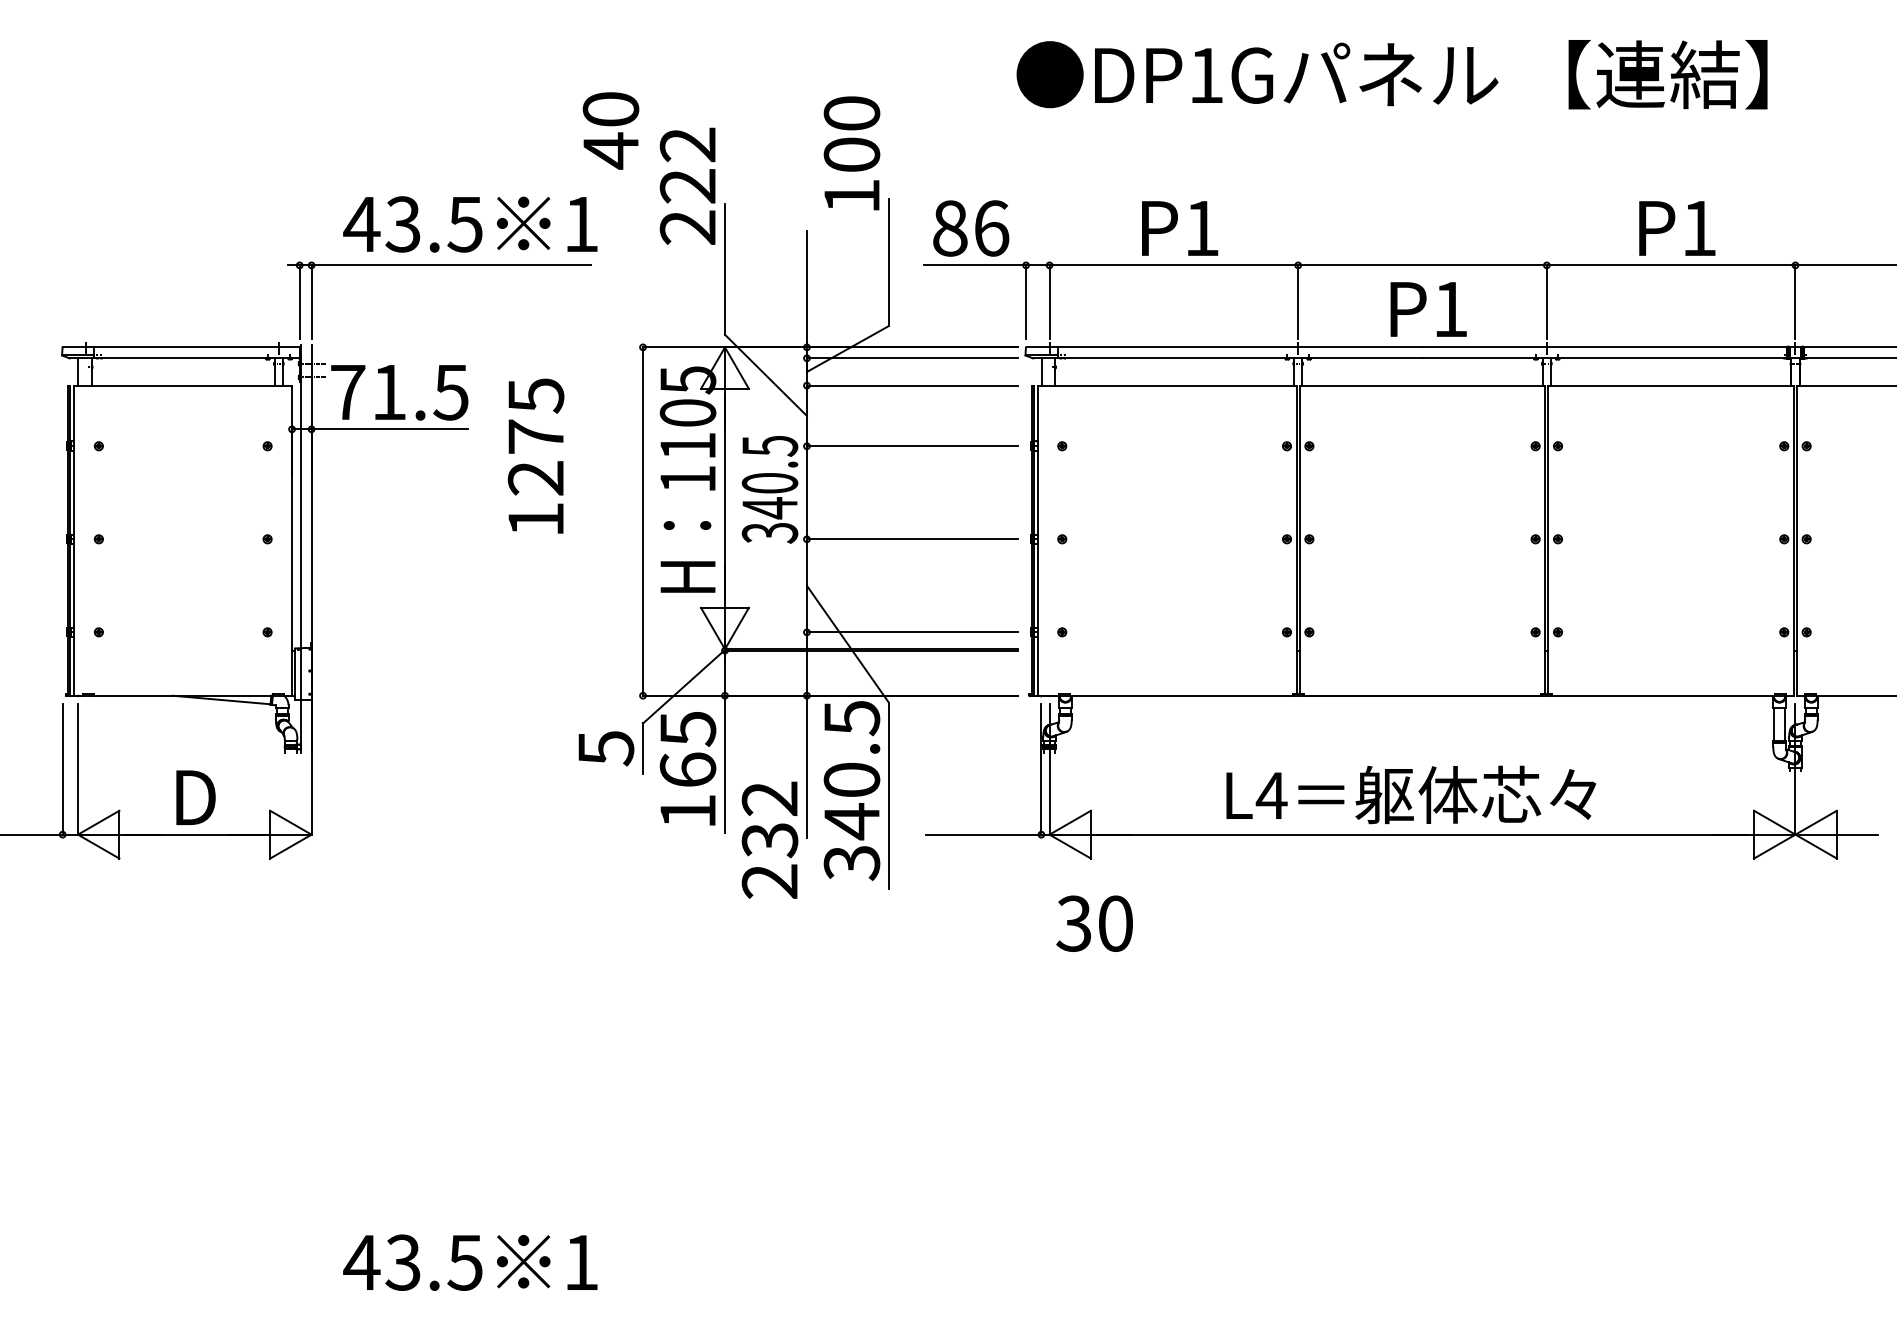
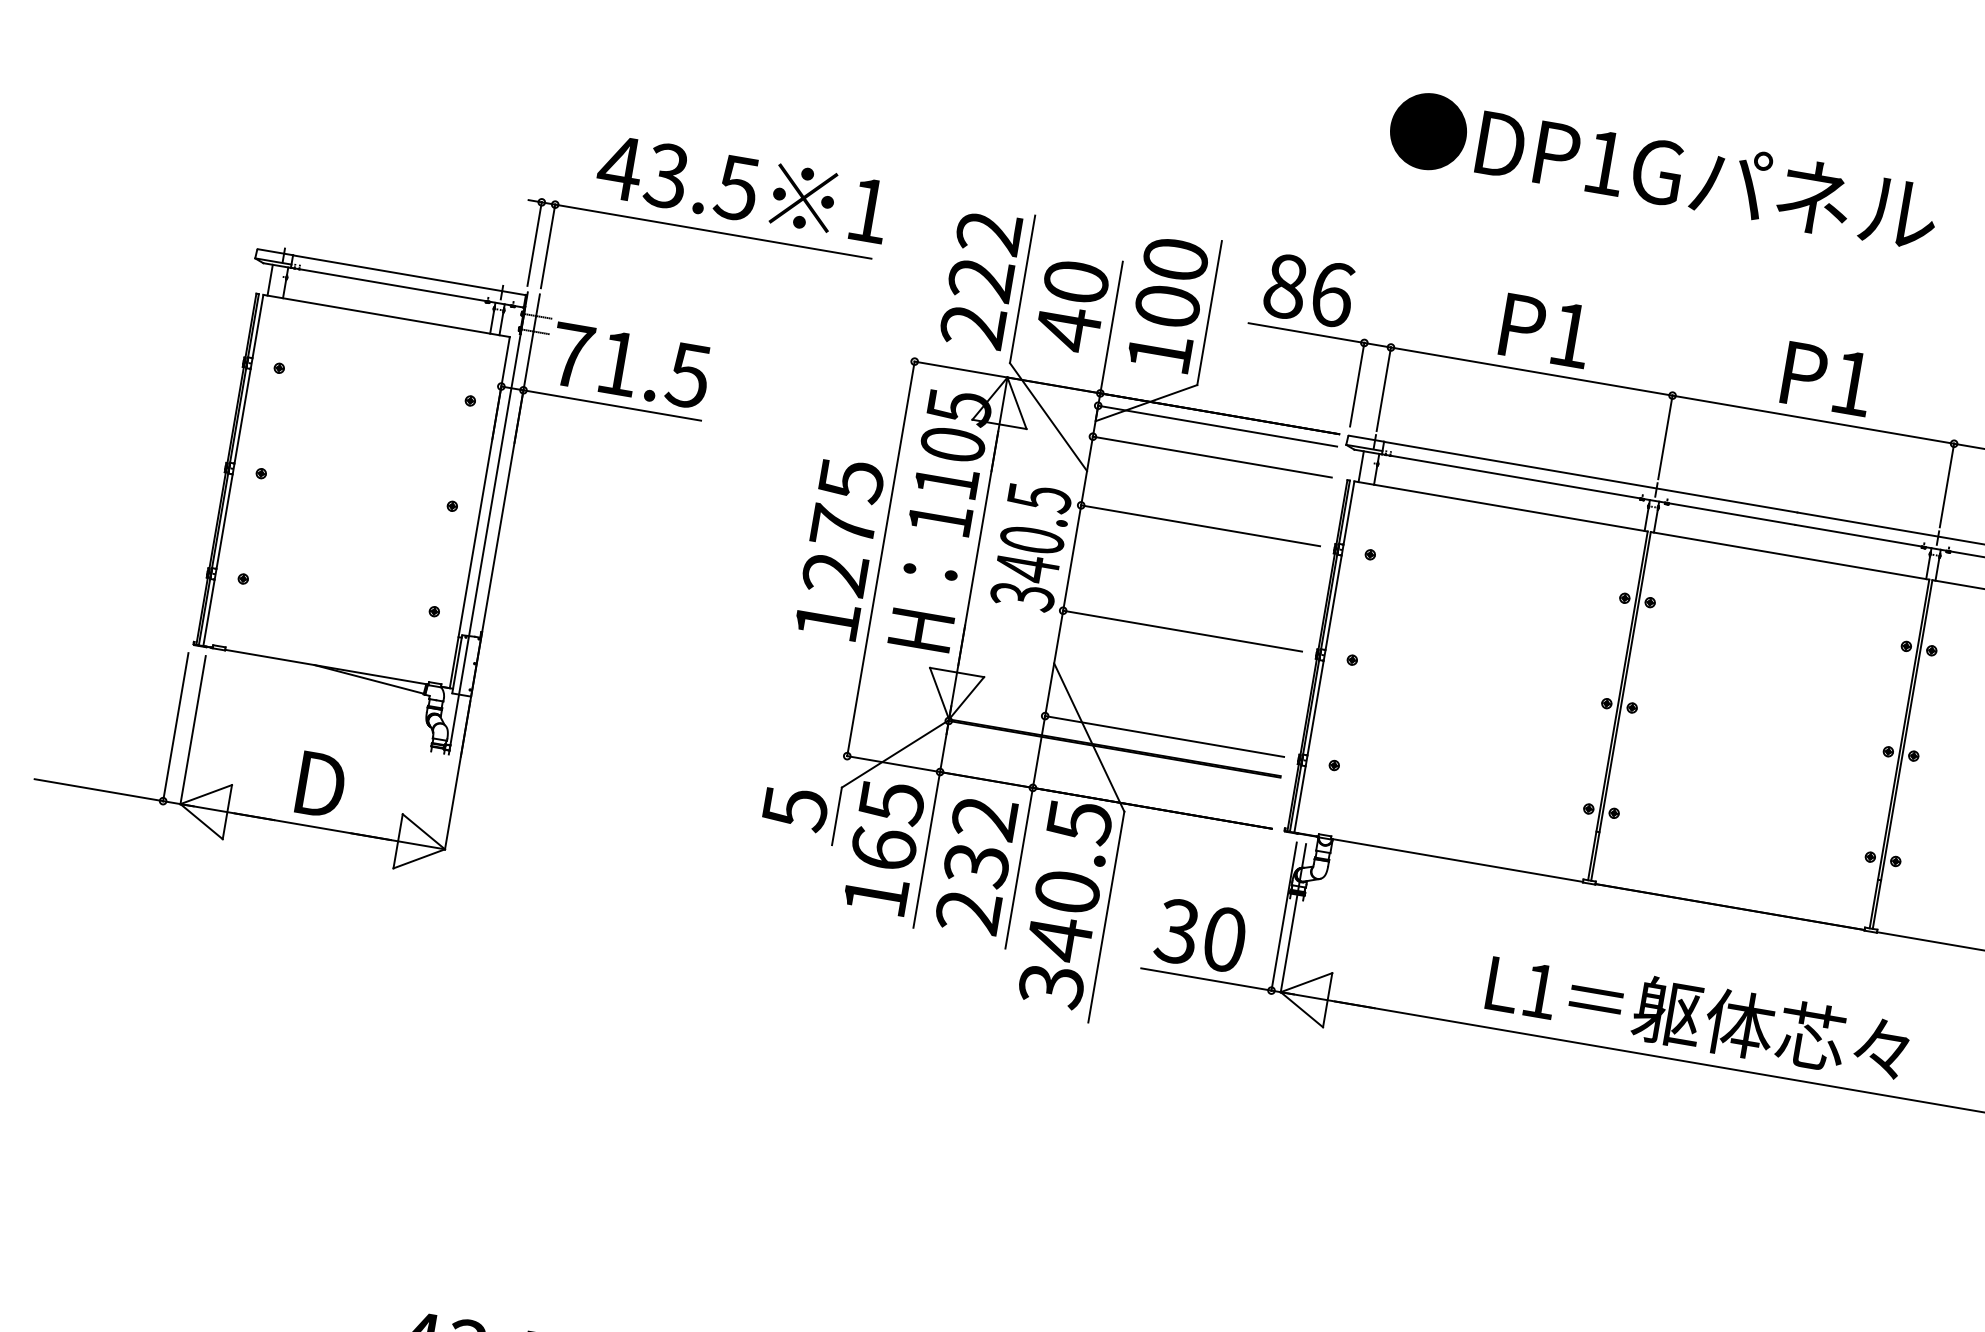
text: (610, 130) -> (1071, 305), moved
text: (851, 153) -> (1167, 304), moved
text: (687, 185) -> (980, 278), moved
text: (1428, 309) -> (1827, 379), moved
text: (535, 455) -> (839, 548), moved
text: (1271, 795) -> (1539, 990), L4 -> L1
text: (769, 839) -> (976, 864), moved
text: (1094, 923) -> (1200, 935), moved

